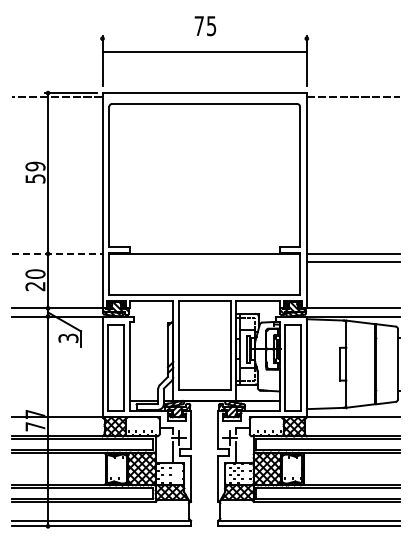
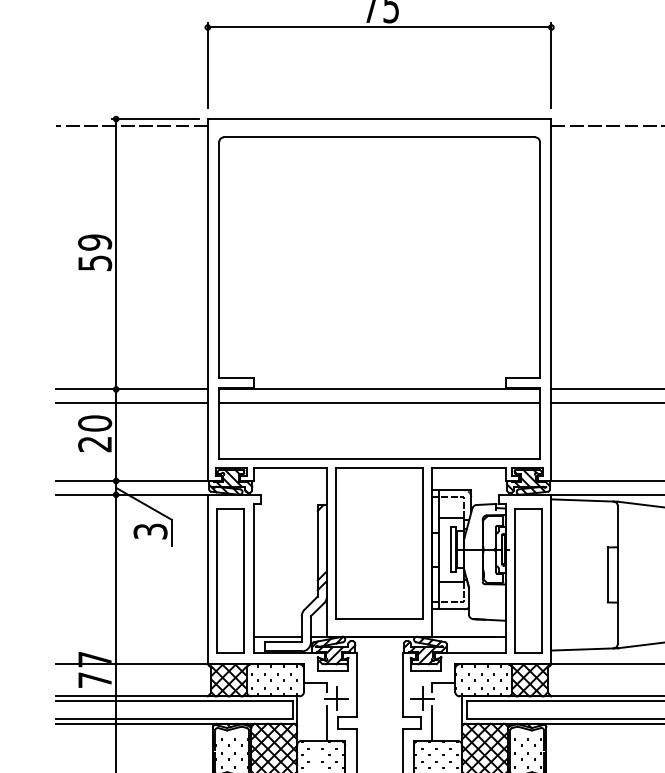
line: (204, 51) -> (379, 27), moved
line: (57, 253) -> (132, 388), dashed -> solid
line: (57, 262) -> (132, 403), added
line: (204, 262) -> (379, 403), added

